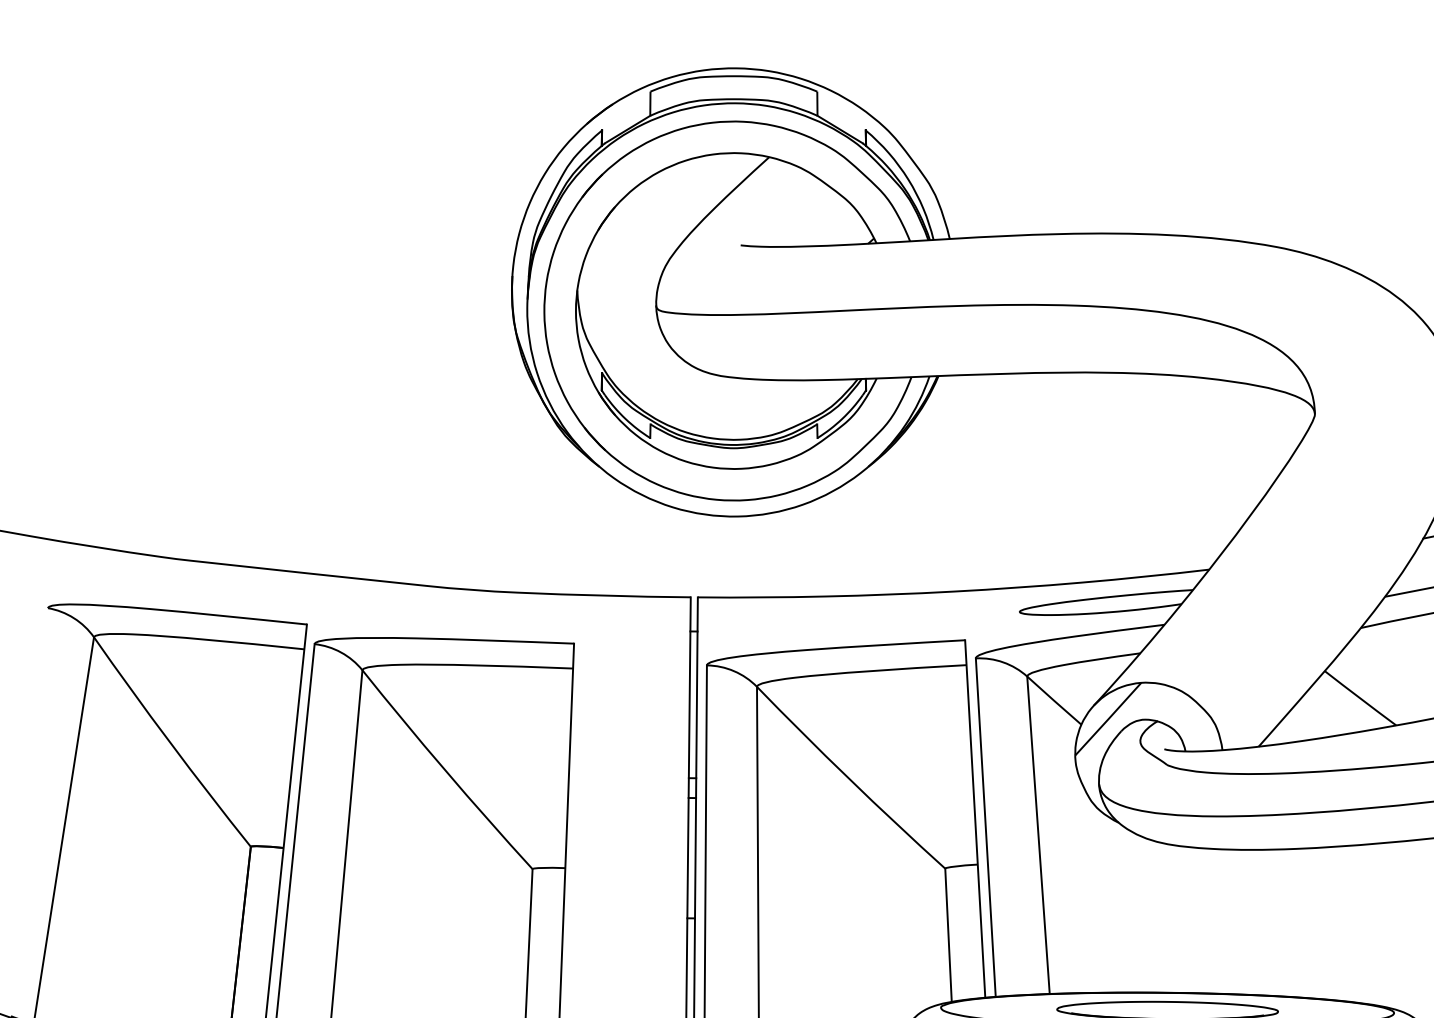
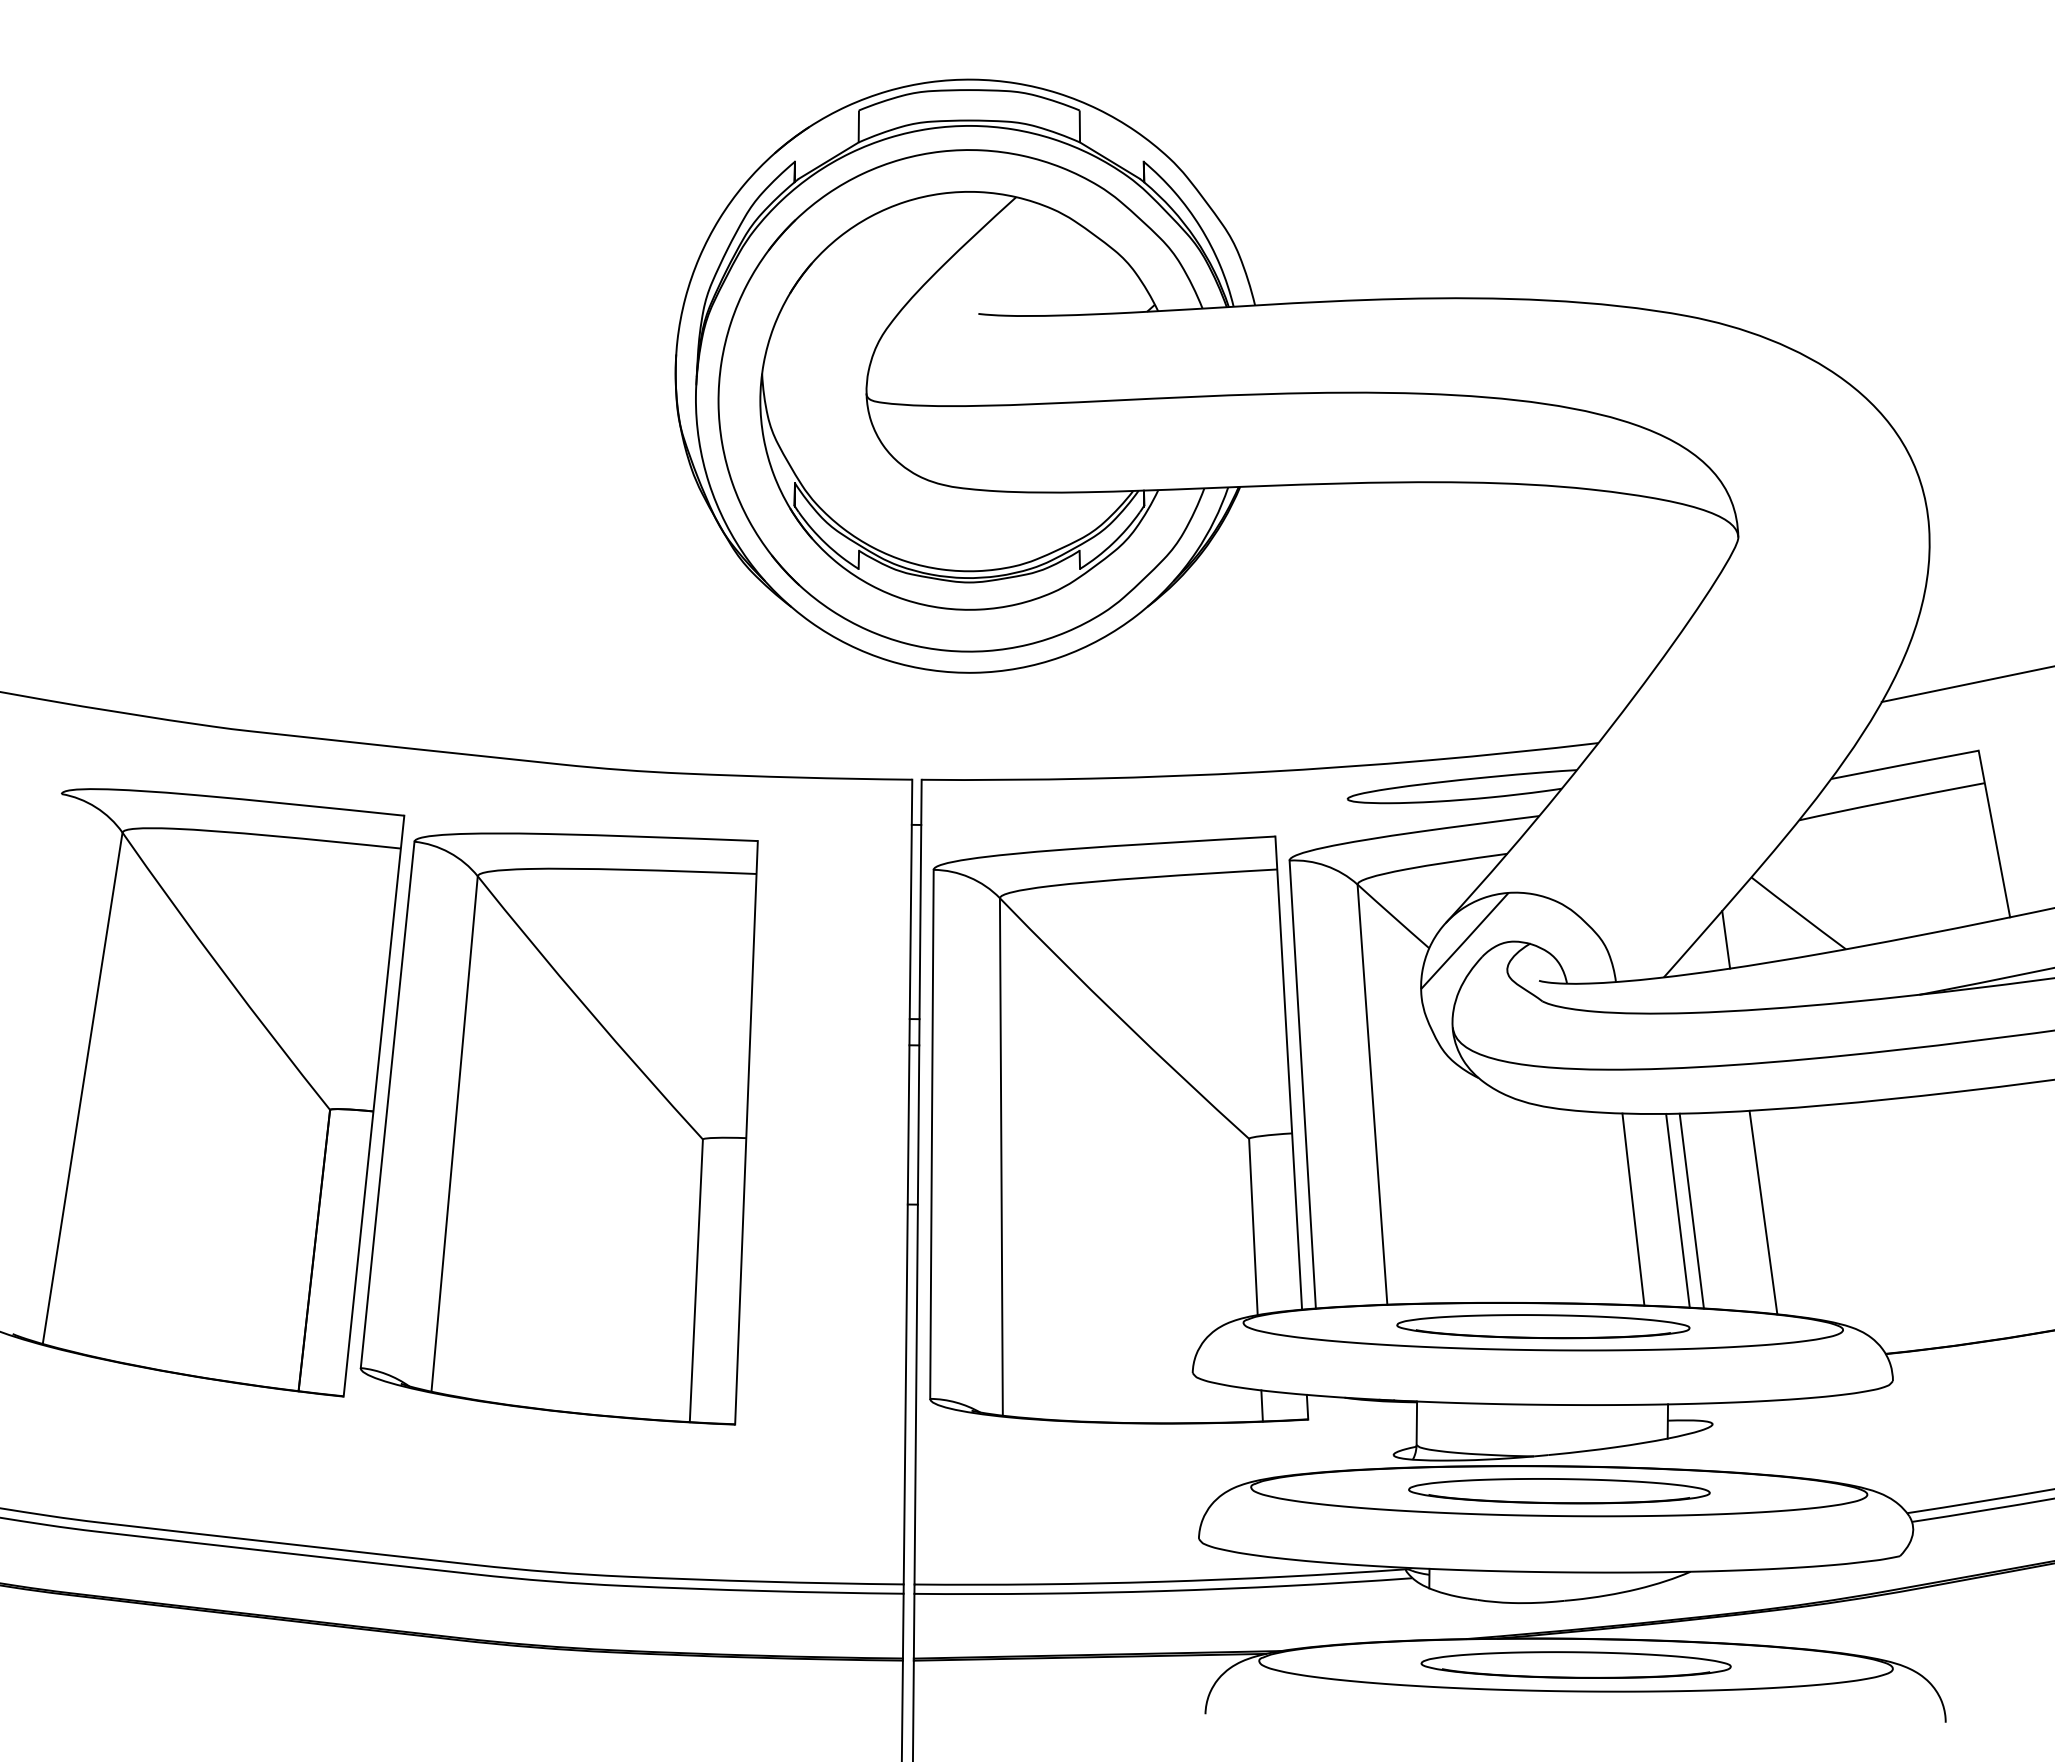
line: (1305, 718) -> (1726, 939), added
line: (1235, 922) -> (1633, 1209), added
line: (1268, 922) -> (1677, 1210), added
line: (1279, 922) -> (1691, 1210), added
line: (1333, 924) -> (1763, 1212), added

